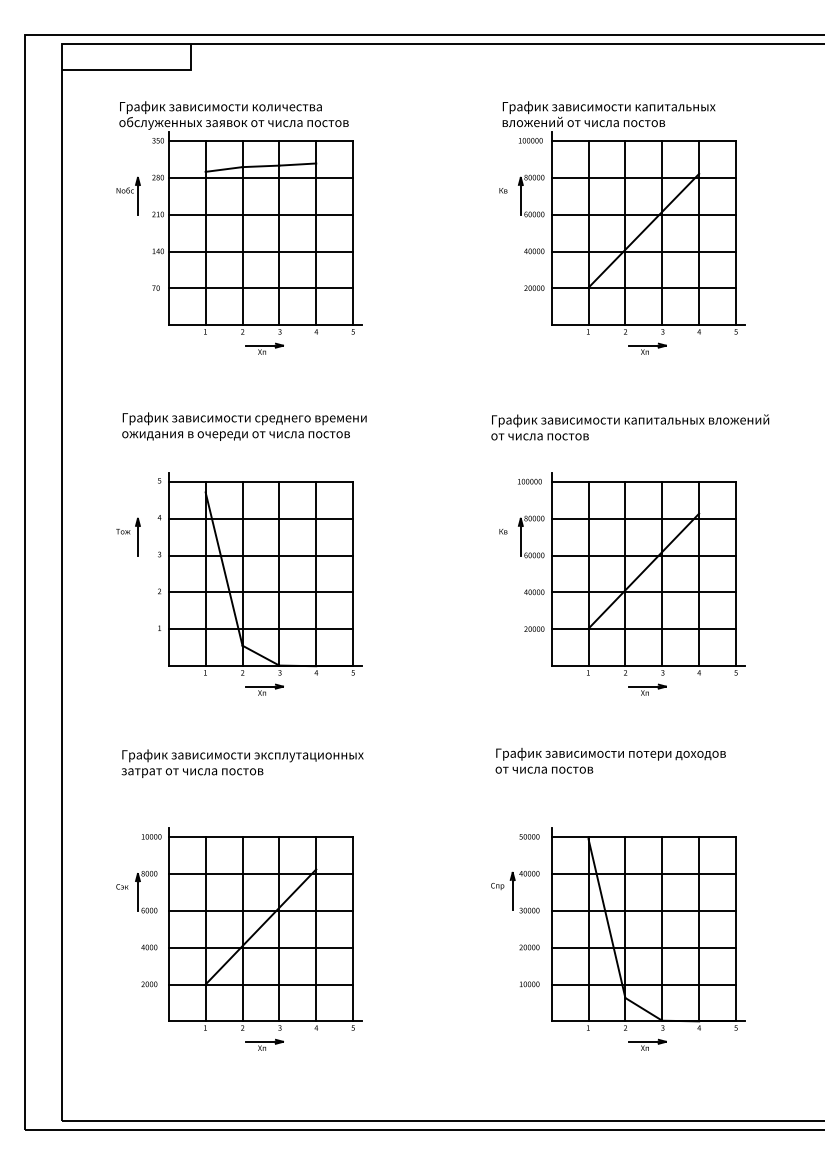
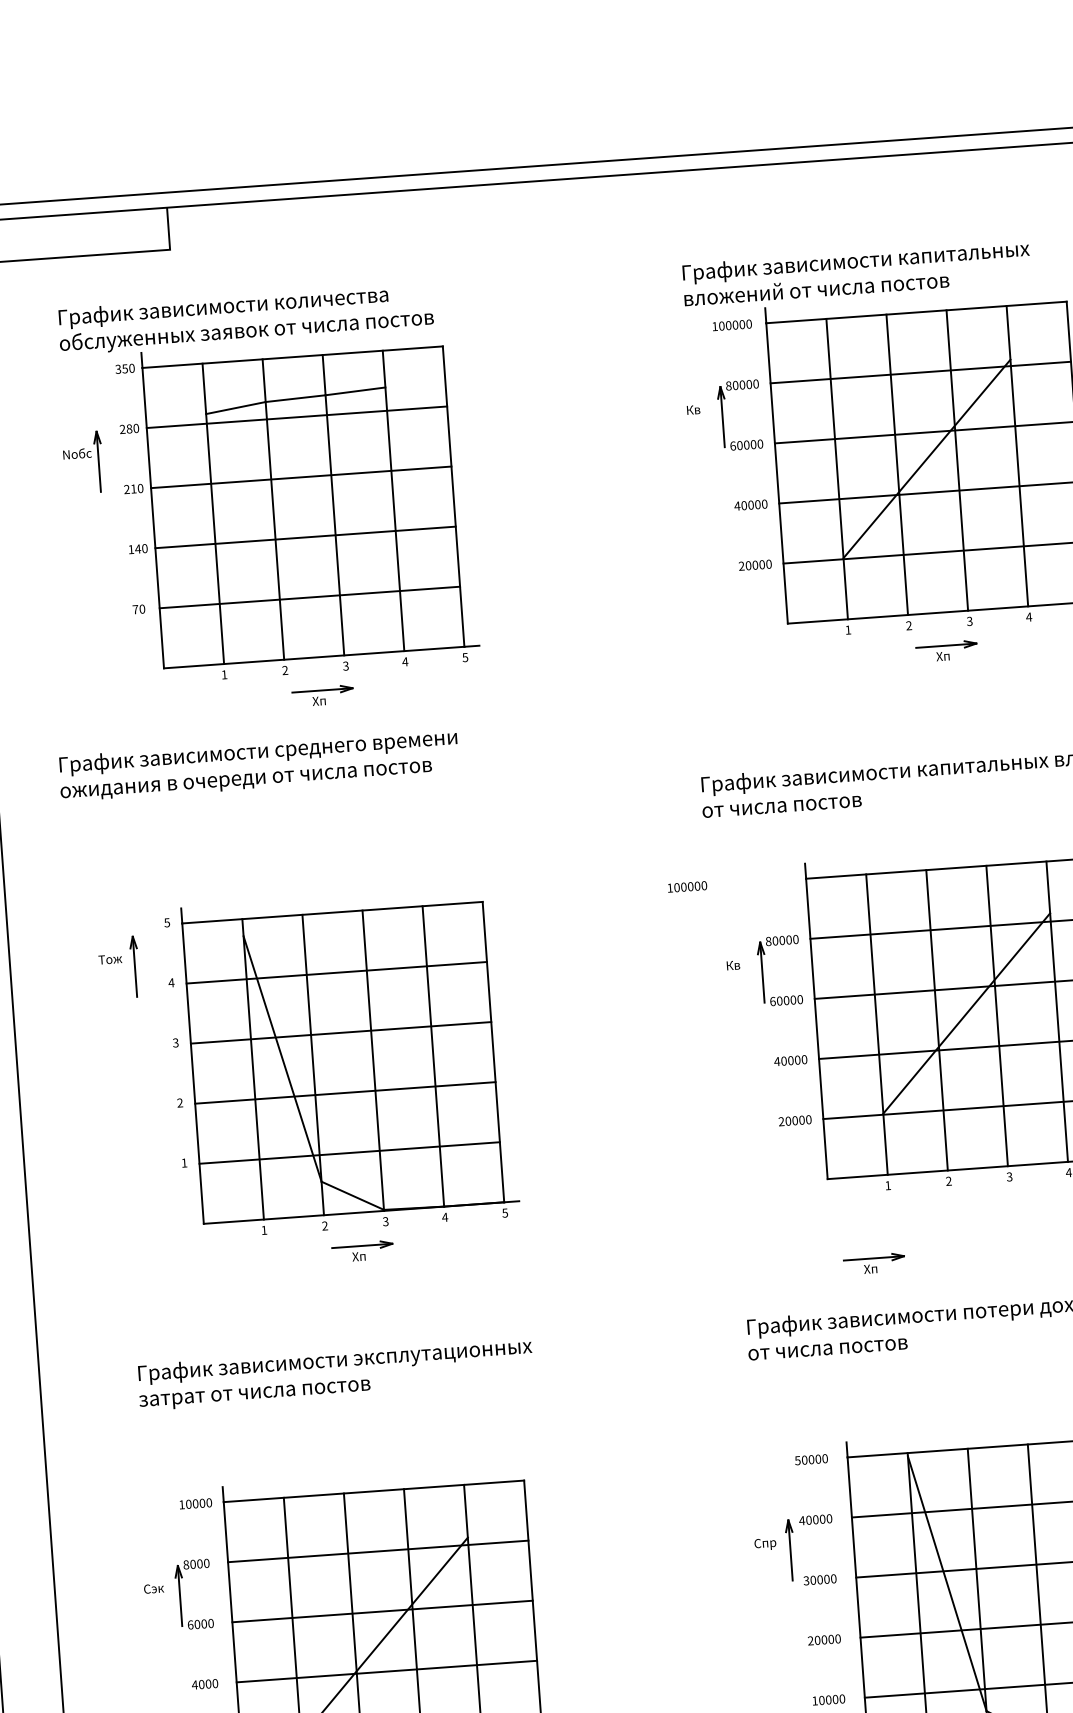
text: (244, 426) -> (258, 765), moved
text: (529, 481) -> (686, 886), moved
part: (128, 536) -> (119, 966), moved
part: (647, 689) -> (874, 1263), moved

